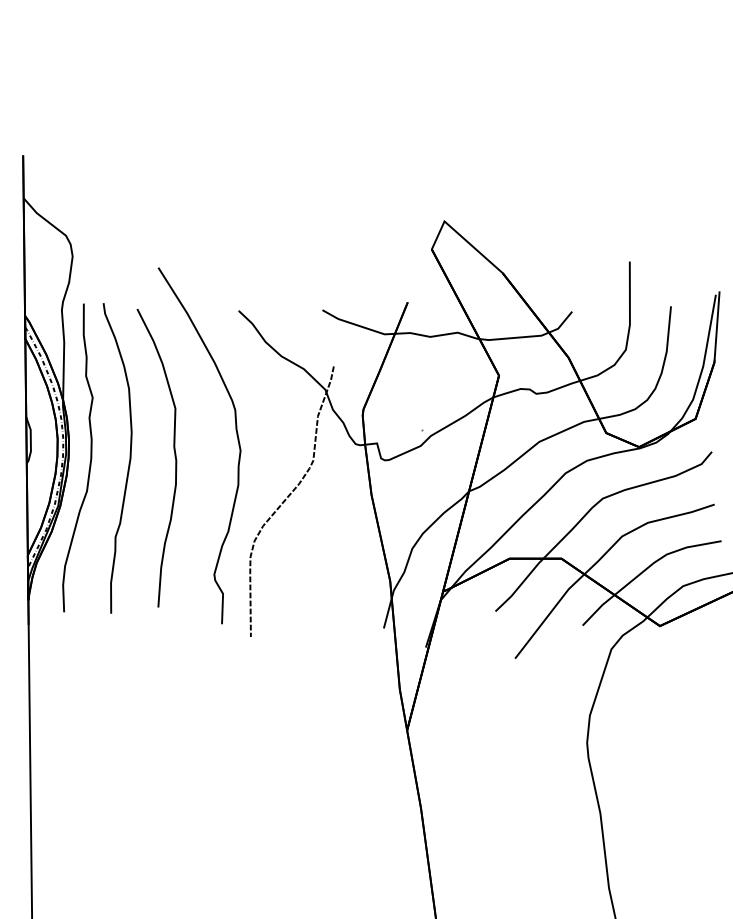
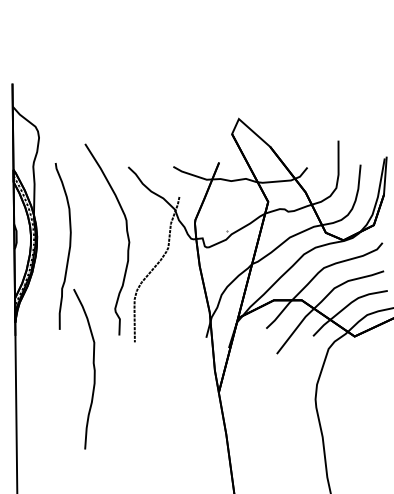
curve: (173, 458) -> (93, 369), moved
curve: (88, 464) -> (47, 249), removed

